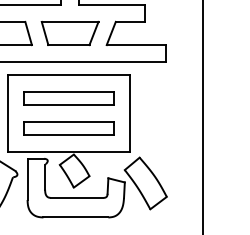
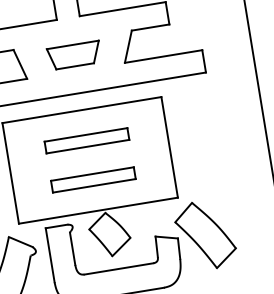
part: (69, 33) -> (73, 55), size x0.7
part: (68, 98) -> (86, 140), size x0.7
part: (68, 128) -> (92, 180), size x0.7

